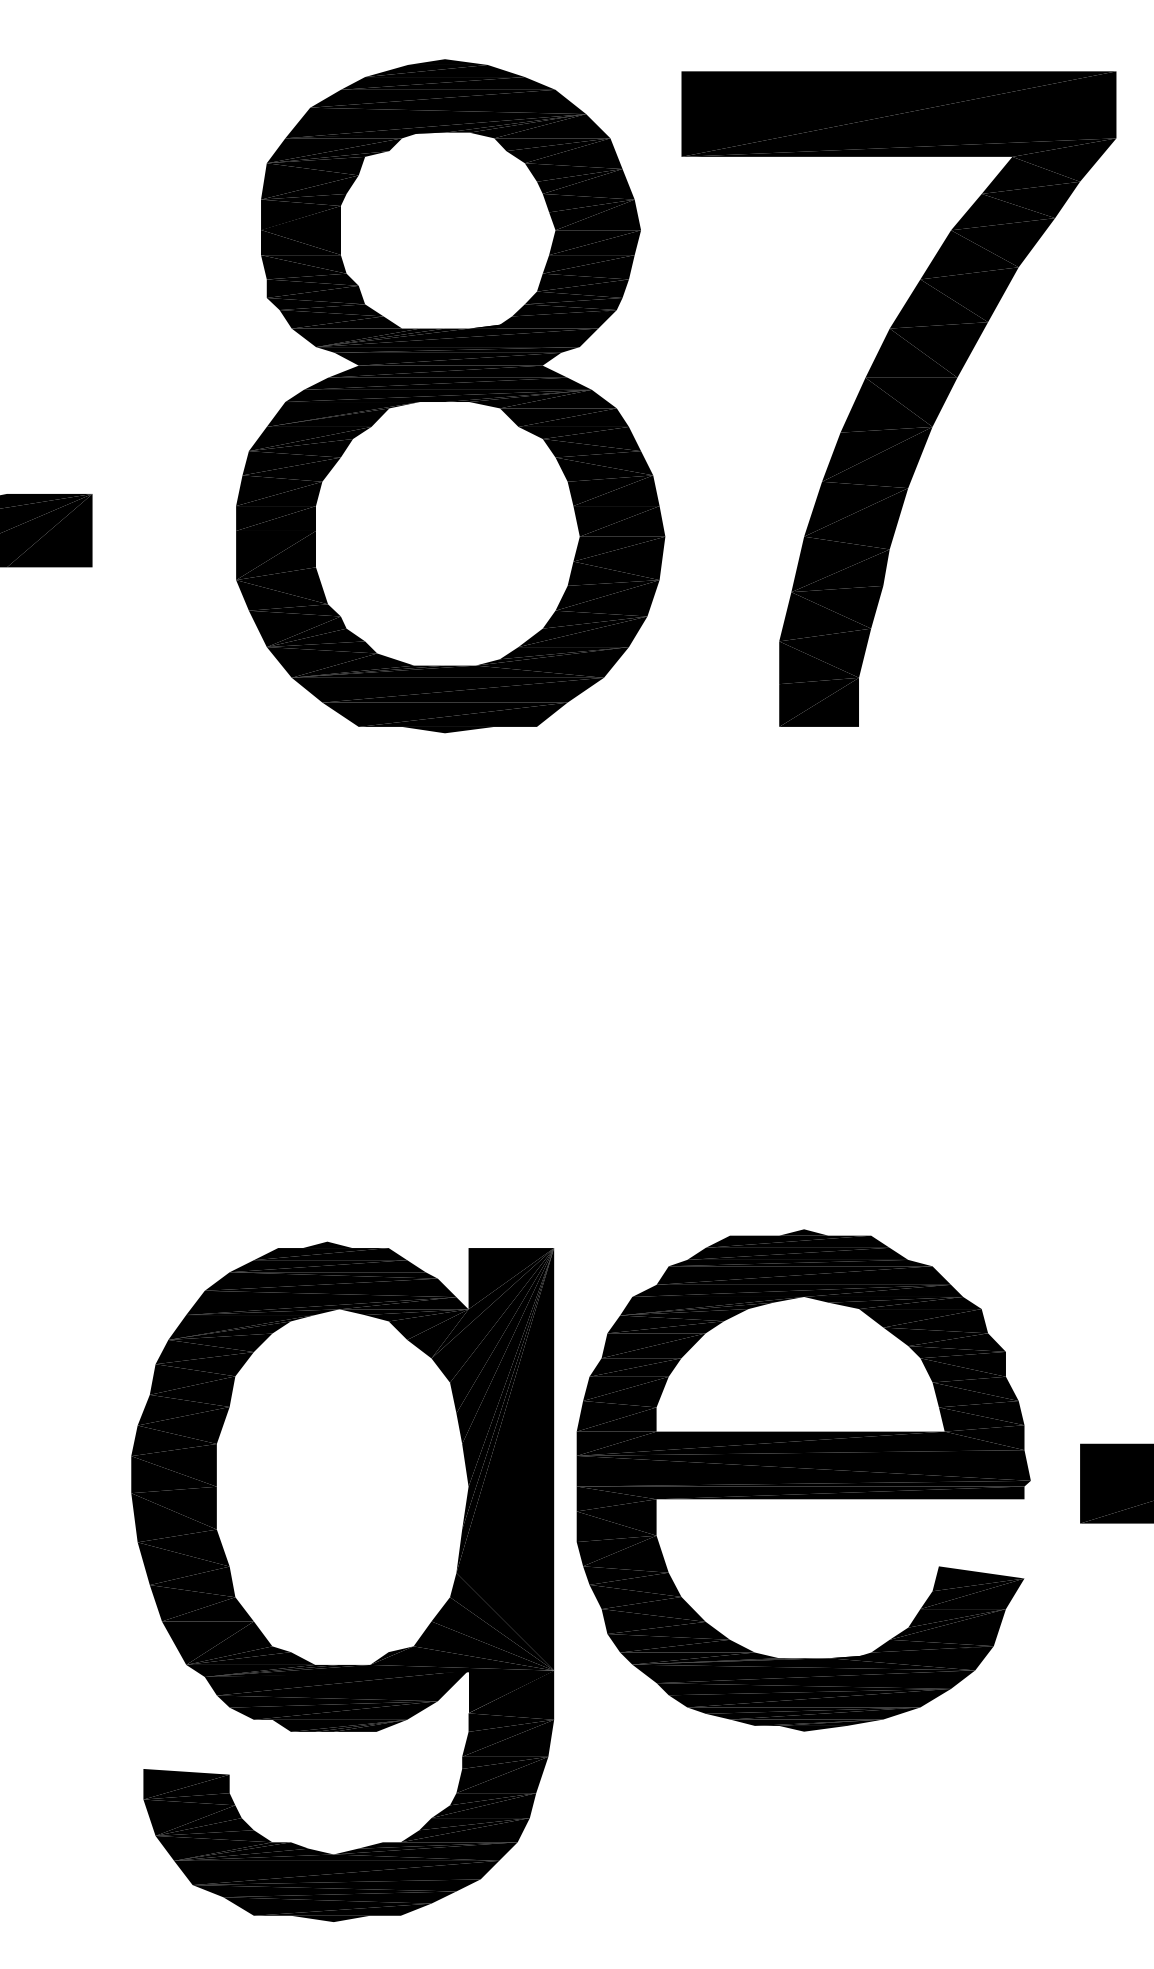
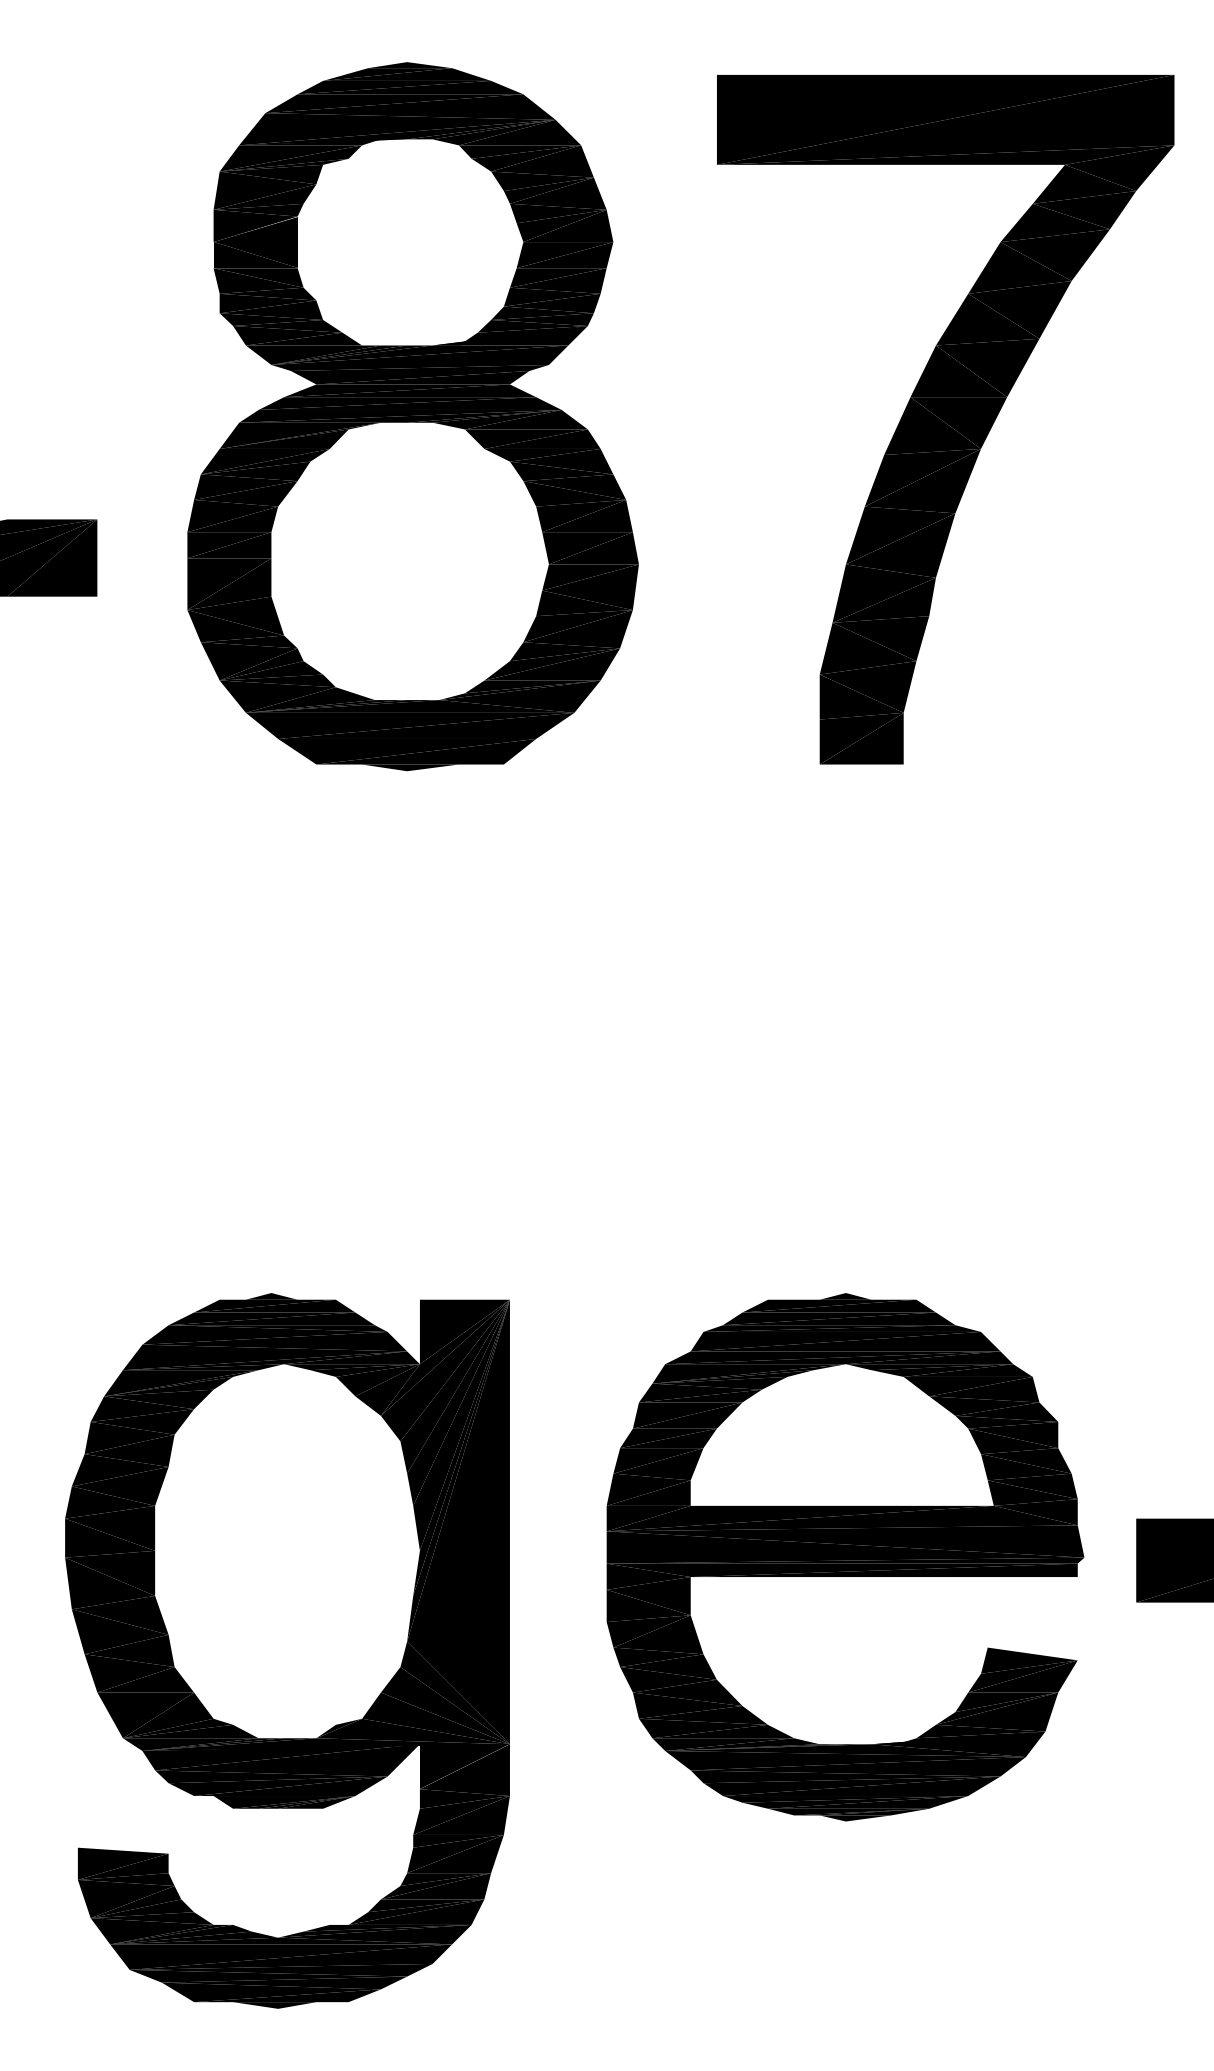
part: (450, 396) -> (412, 416), moved
part: (342, 1581) -> (287, 1650), moved

